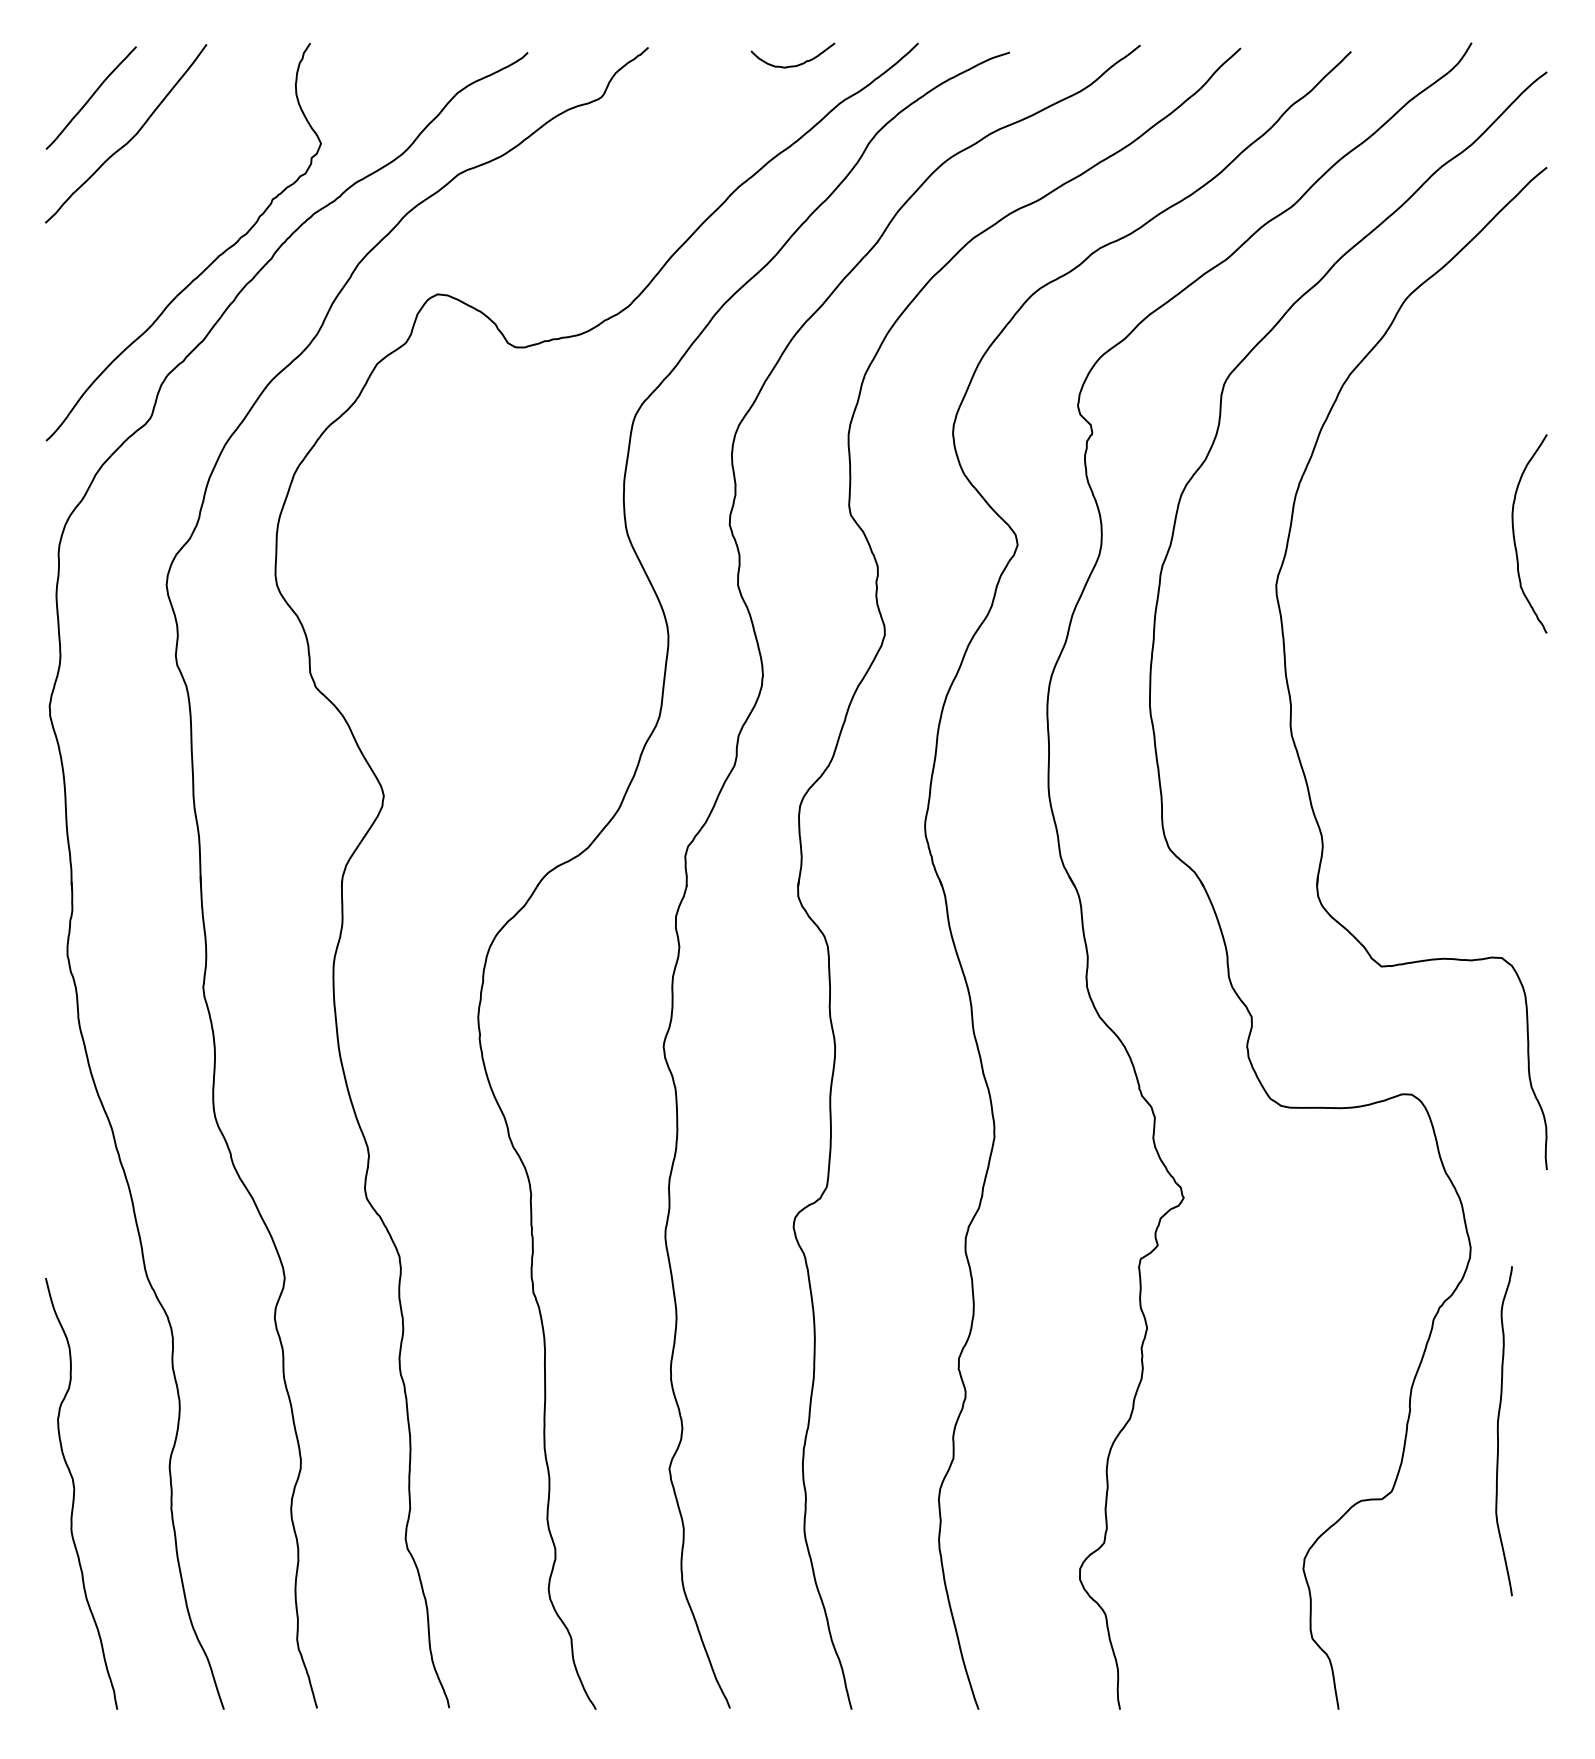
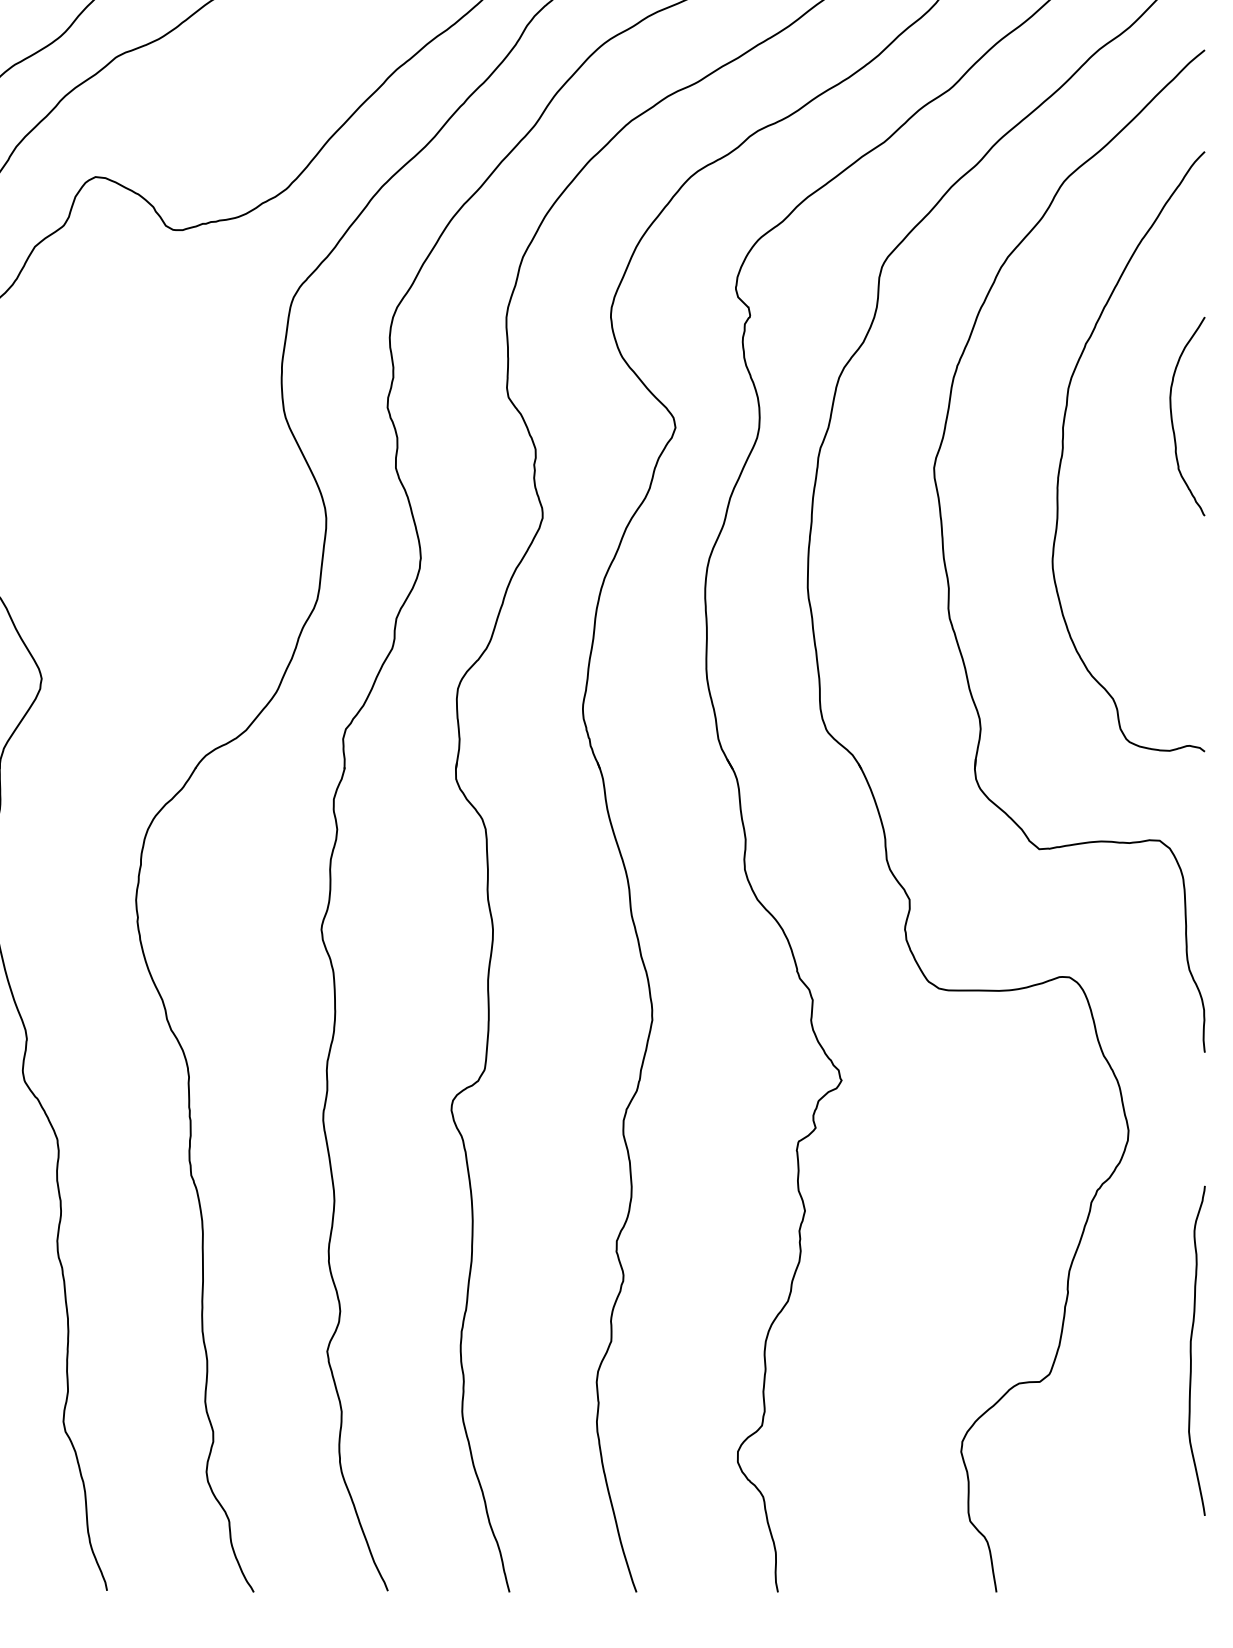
curve: (1405, 568) -> (1063, 451), added
curve: (1498, 1431) -> (1191, 1351), moved

